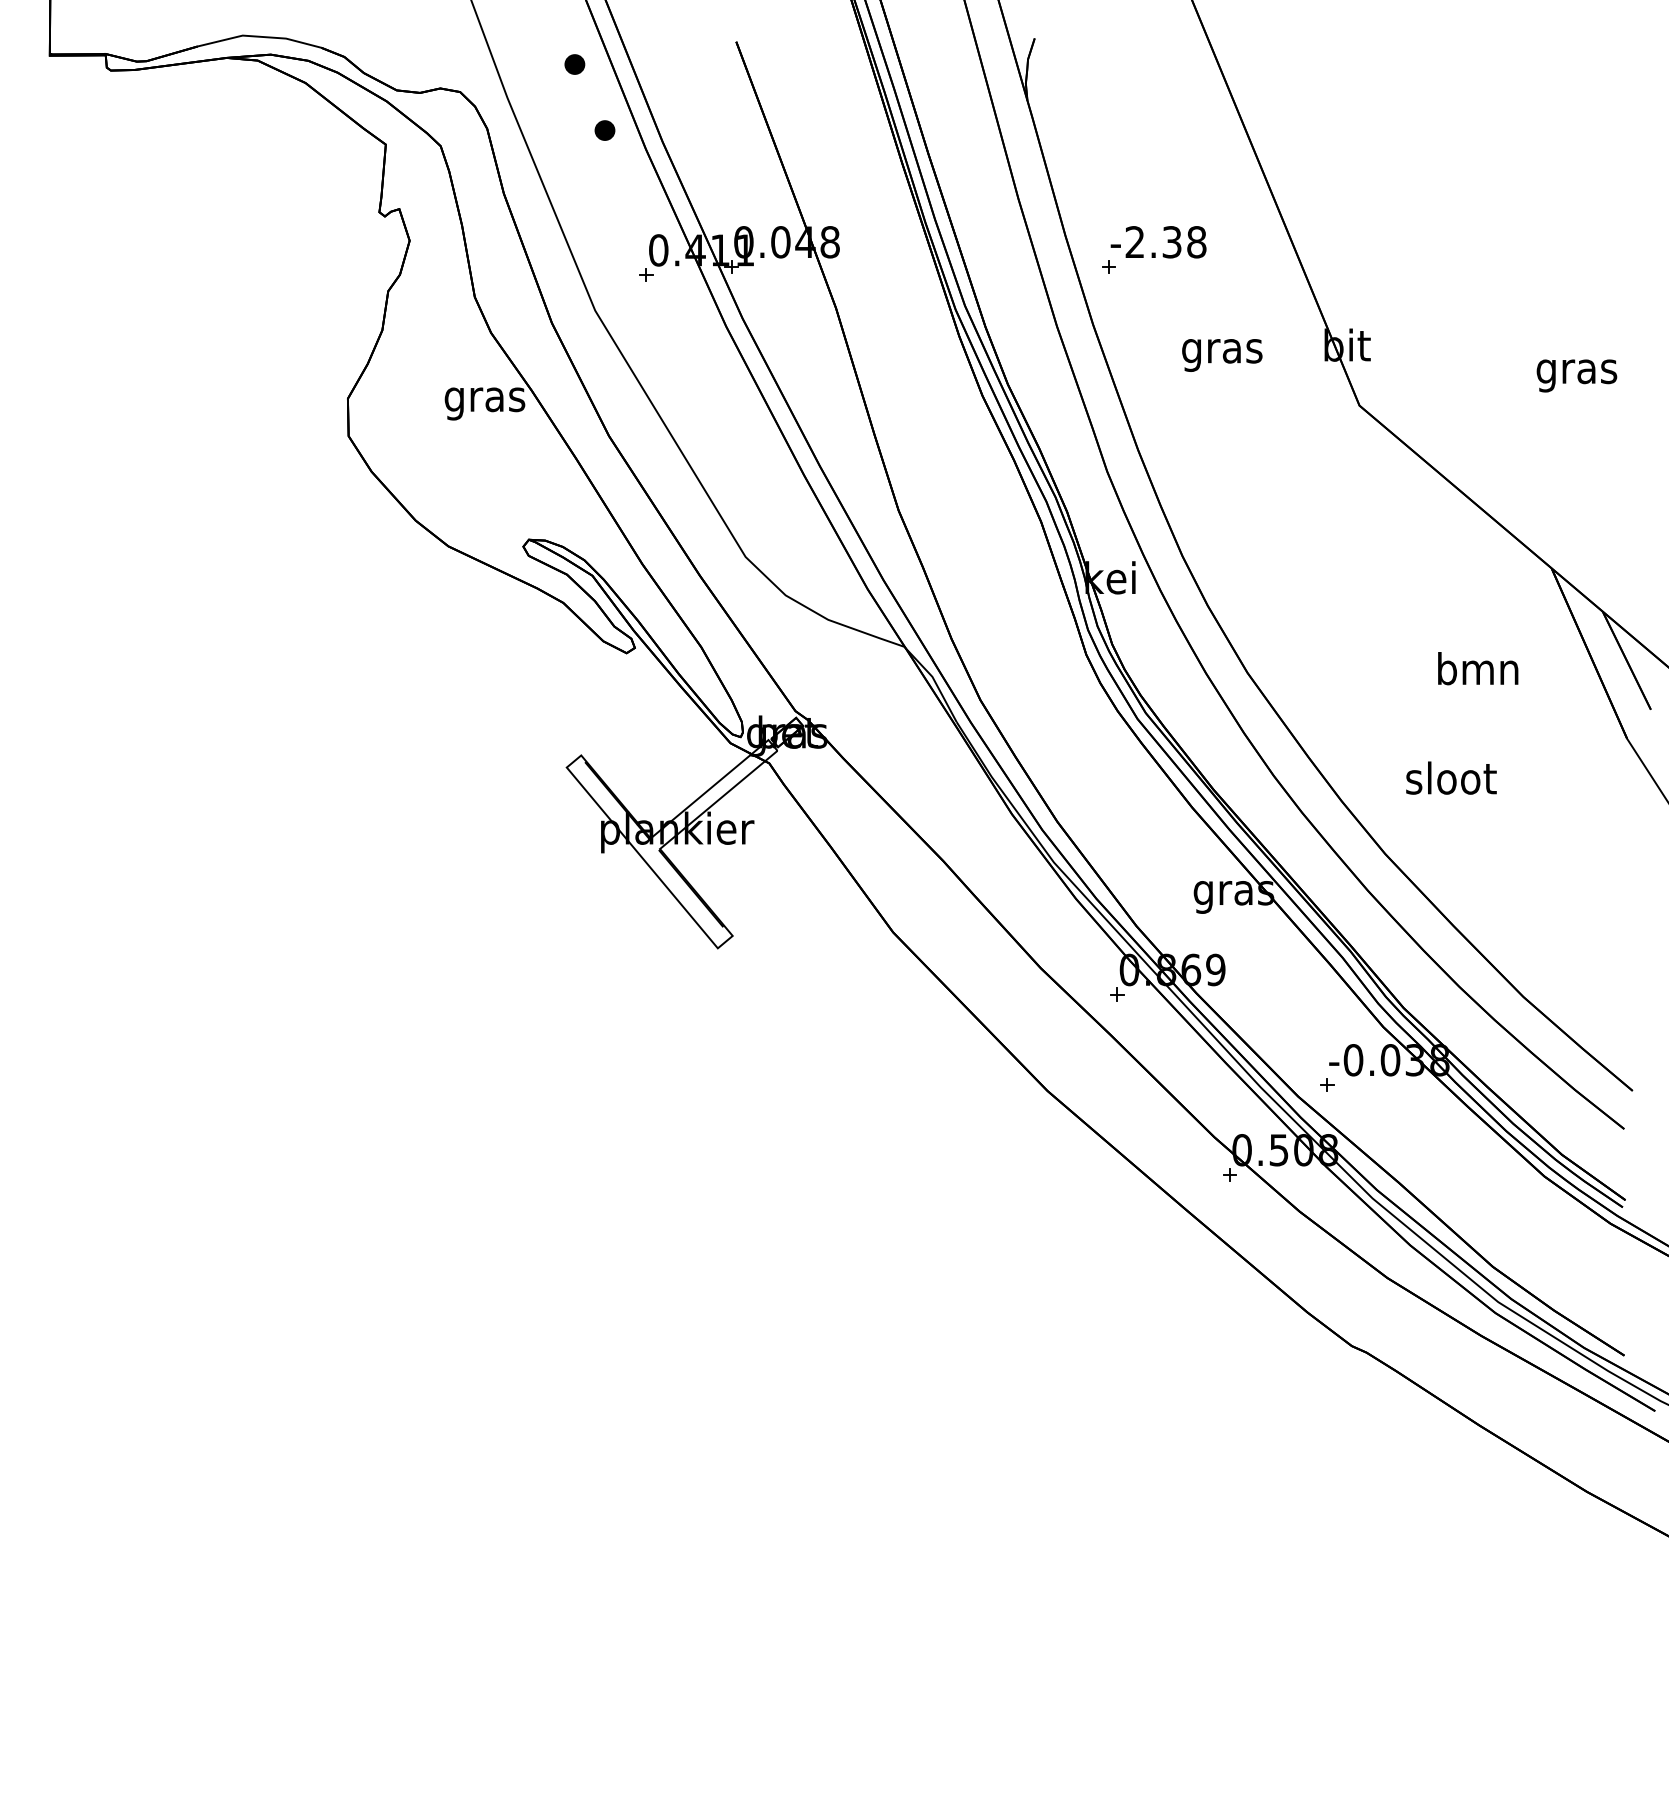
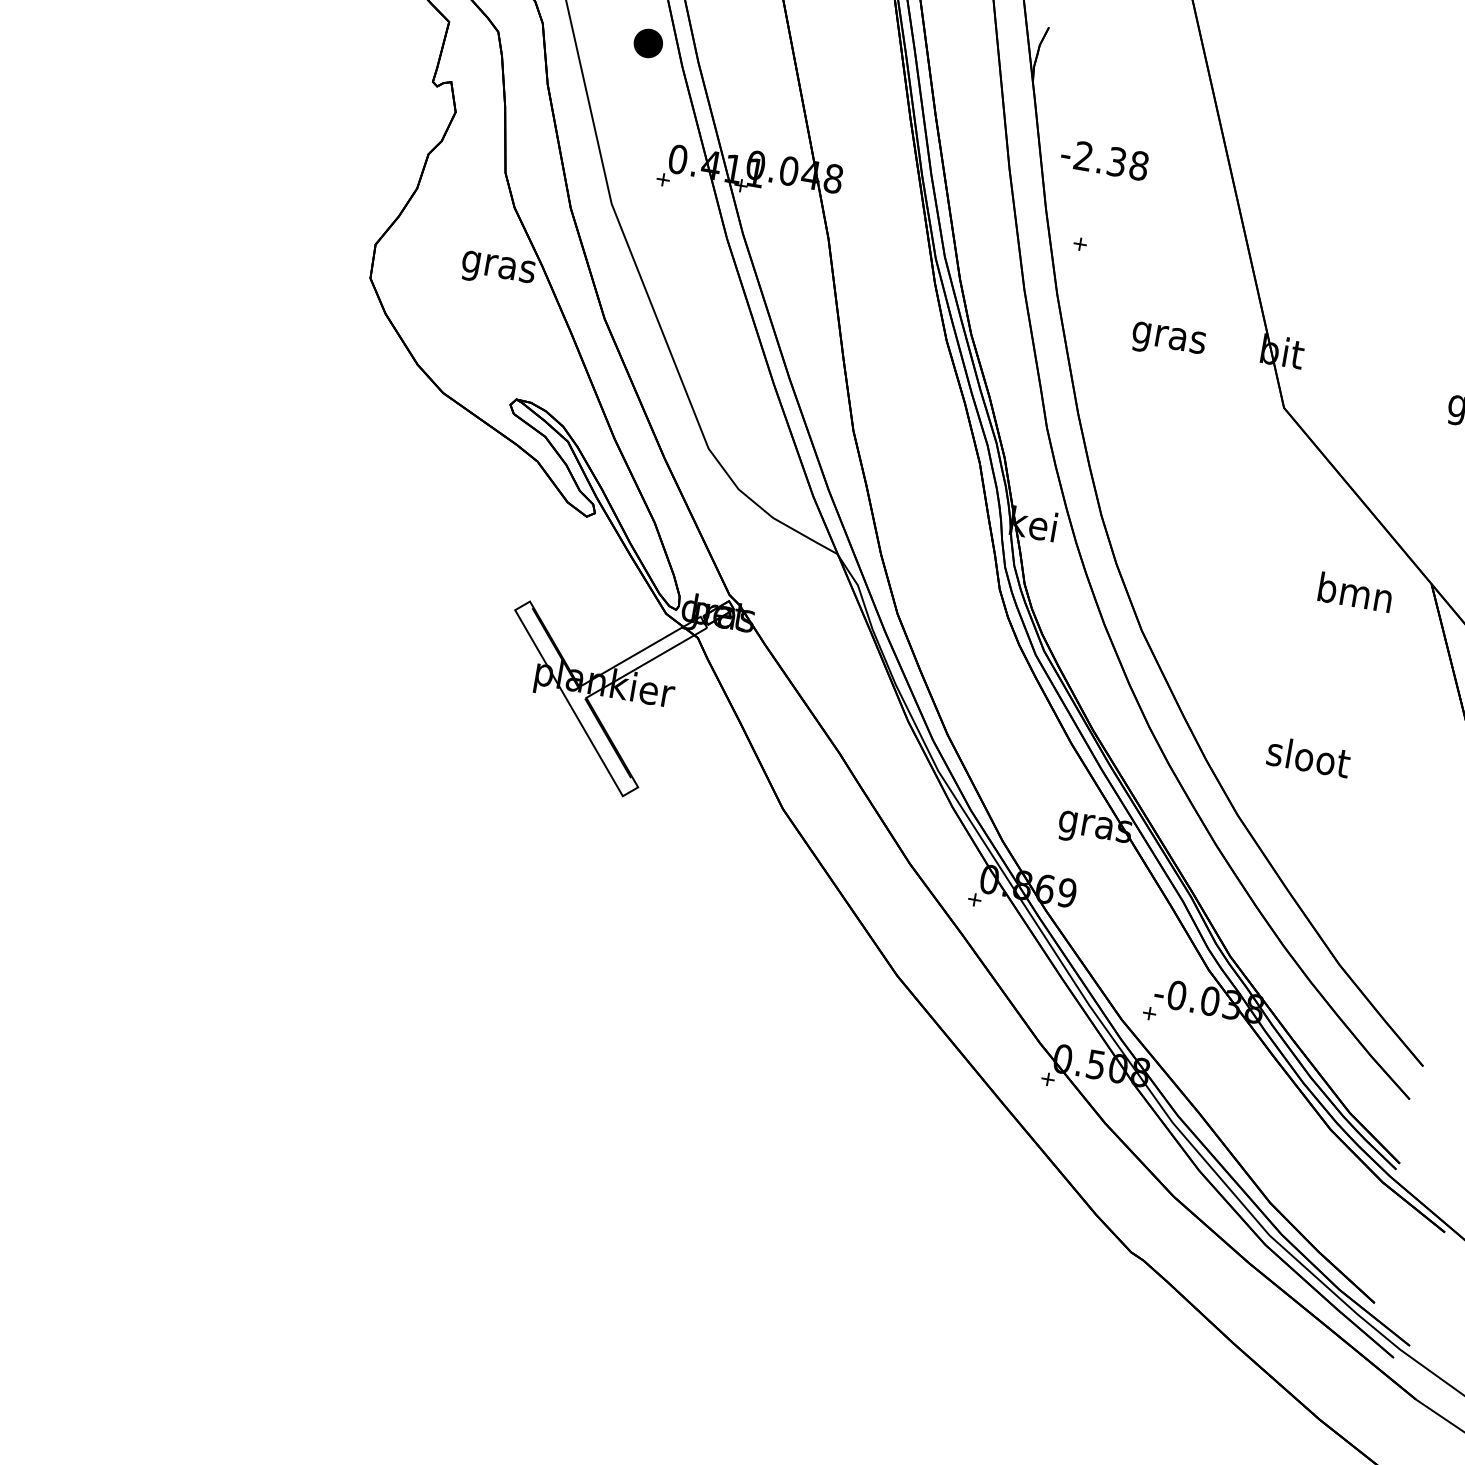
part: (604, 130) -> (647, 43), size x1.6
text: (1158, 242) -> (1104, 160), moved
text: (1478, 668) -> (1355, 592), moved

